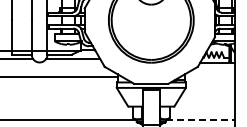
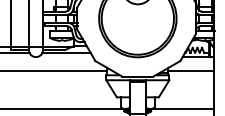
line: (209, 77) -> (190, 70), added
line: (200, 119) -> (182, 109), dashed -> solid

